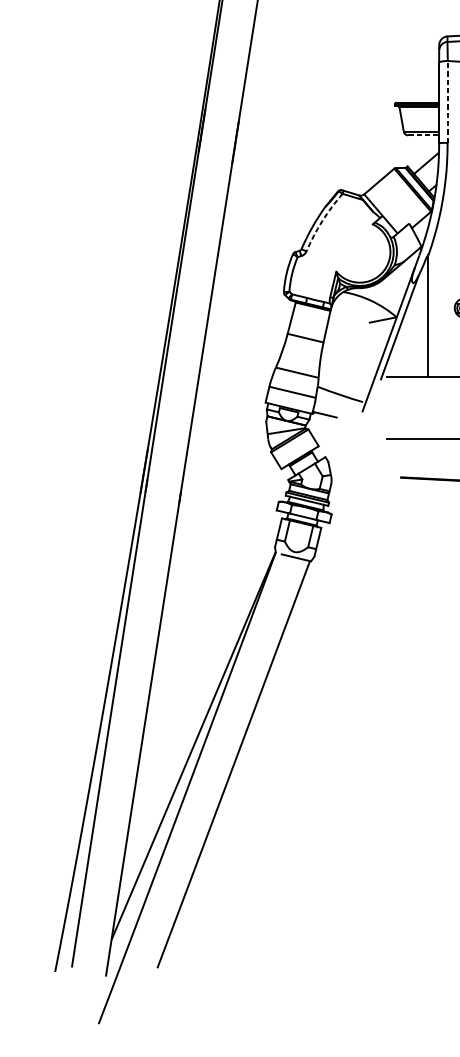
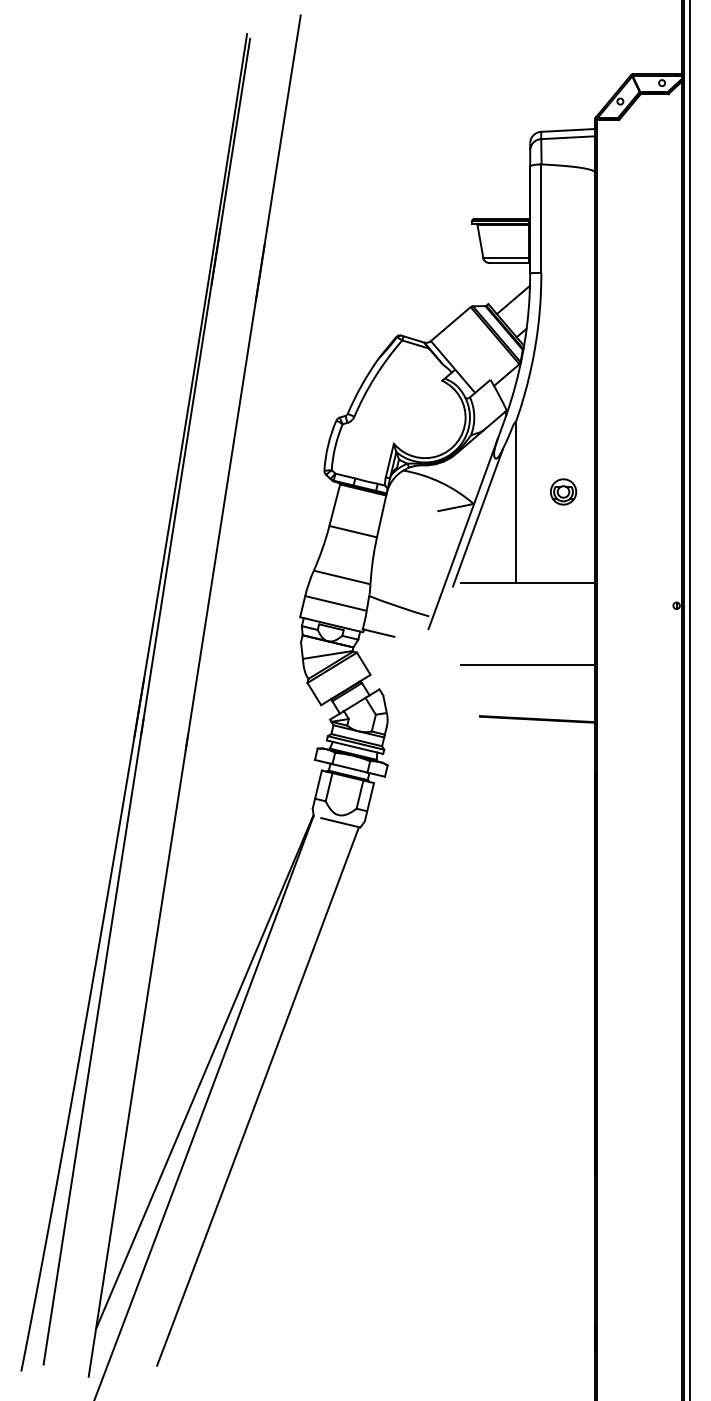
line: (447, 101) -> (541, 218), dashed -> solid
line: (422, 135) -> (508, 262), dashed -> solid
arc: (322, 221) -> (375, 376), dashed -> solid

